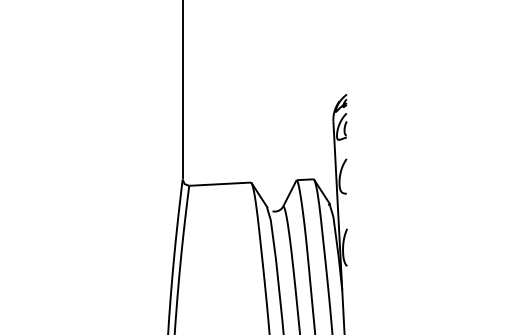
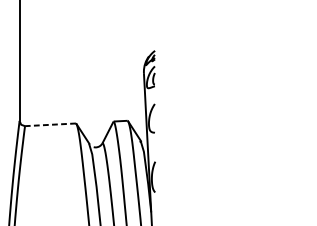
line: (220, 184) -> (50, 125), solid -> dashed

